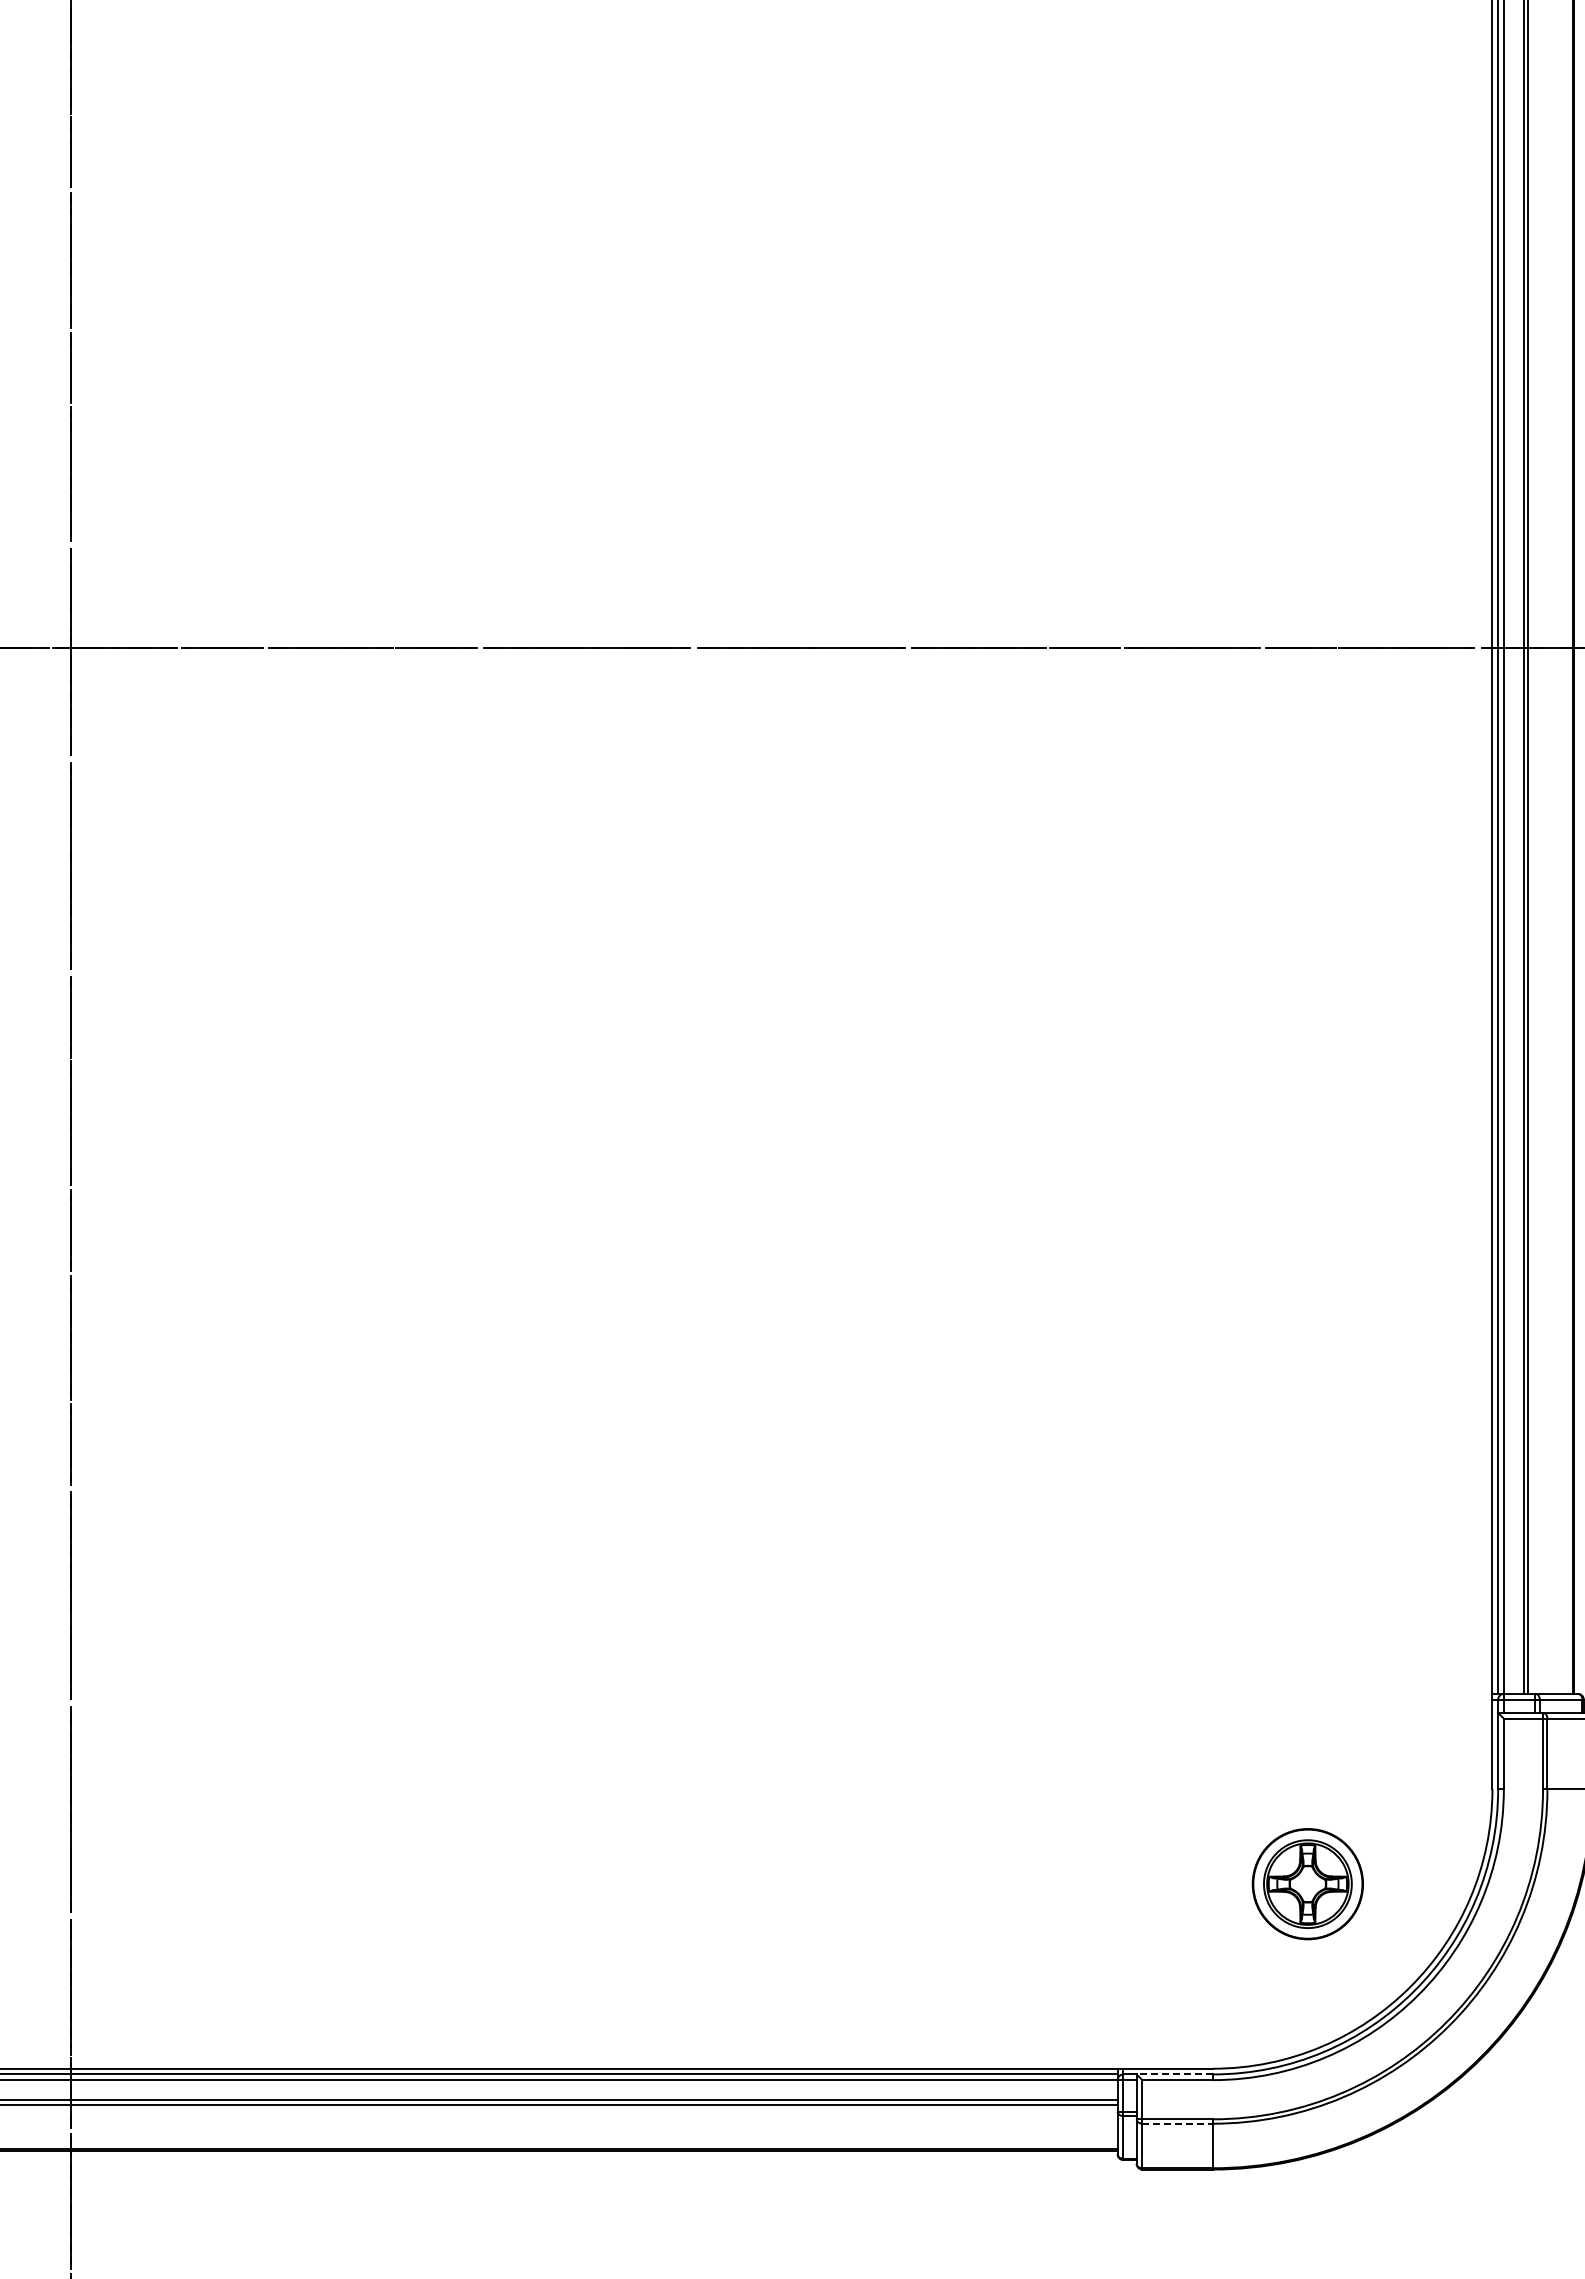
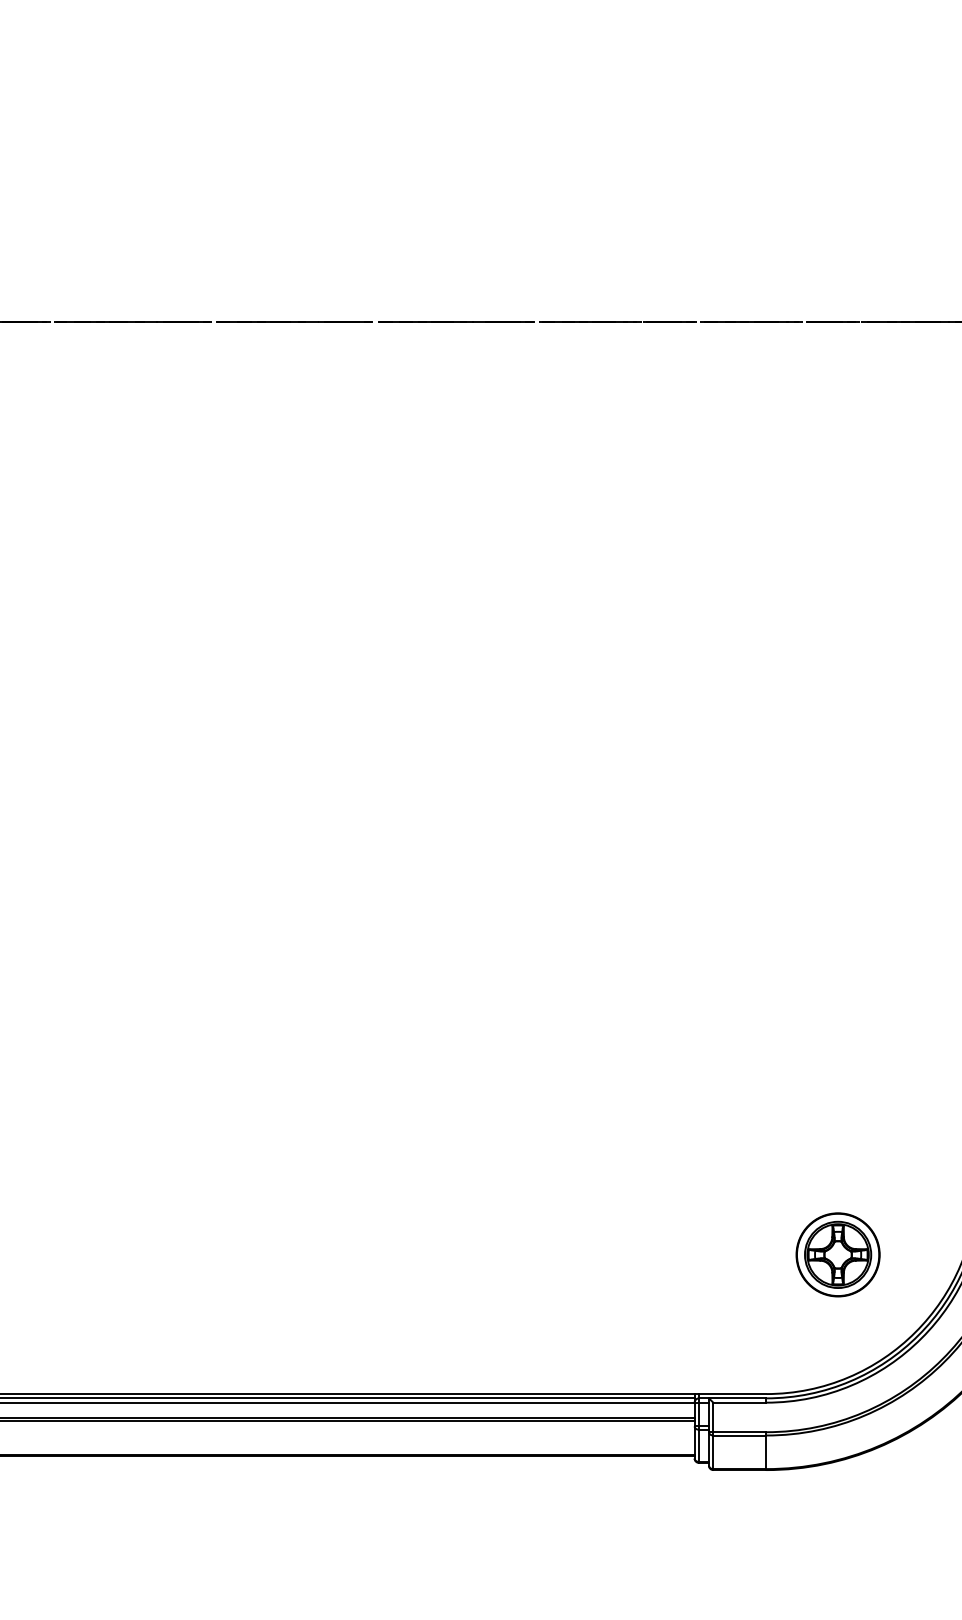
line: (1174, 2074) -> (737, 1398), dashed -> solid
line: (1178, 2123) -> (740, 1435), dashed -> solid

